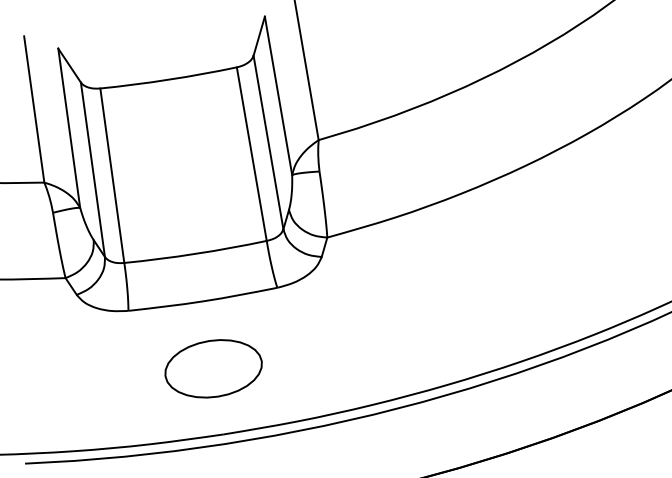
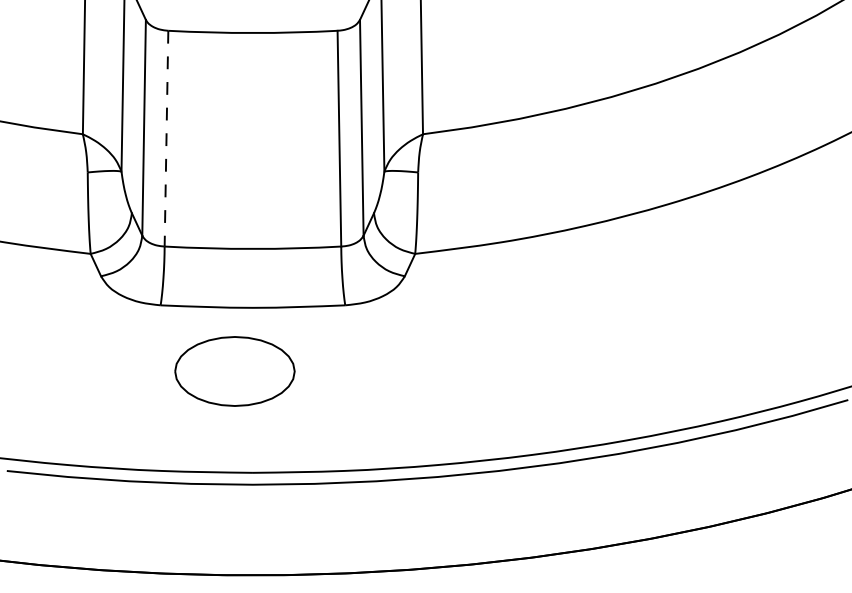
line: (112, 175) -> (166, 138), solid -> dashed
part: (213, 368) -> (234, 371), moved

